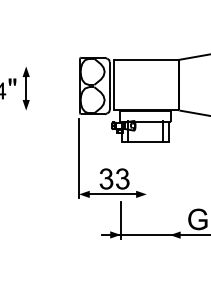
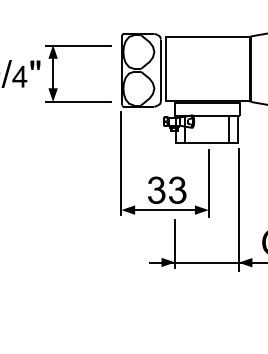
line: (45, 66) -> (77, 45), added
line: (45, 110) -> (77, 101), added
line: (147, 173) -> (209, 183), added
line: (170, 193) -> (239, 208), added

